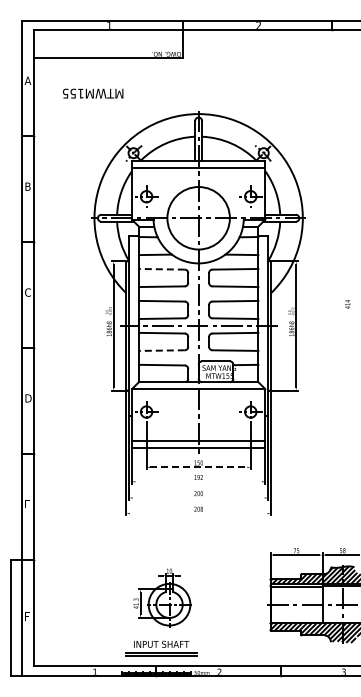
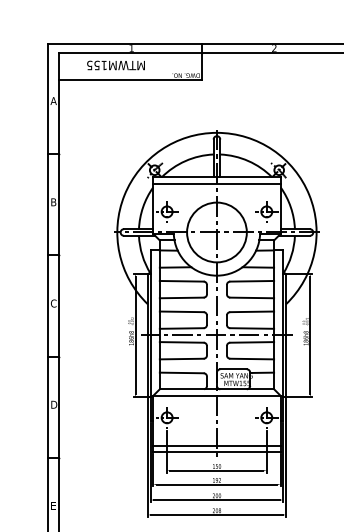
text: (93, 93) -> (116, 65), moved
line: (161, 269) -> (181, 281), dashed -> solid
line: (161, 350) -> (181, 358), dashed -> solid
line: (198, 467) -> (216, 470), dashed -> solid
line: (198, 481) -> (216, 484), added
line: (198, 498) -> (216, 500), added
line: (198, 513) -> (216, 514), added

